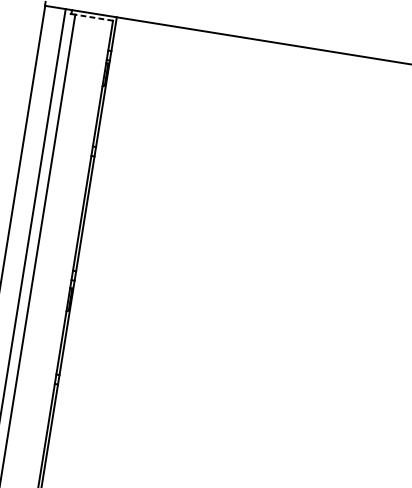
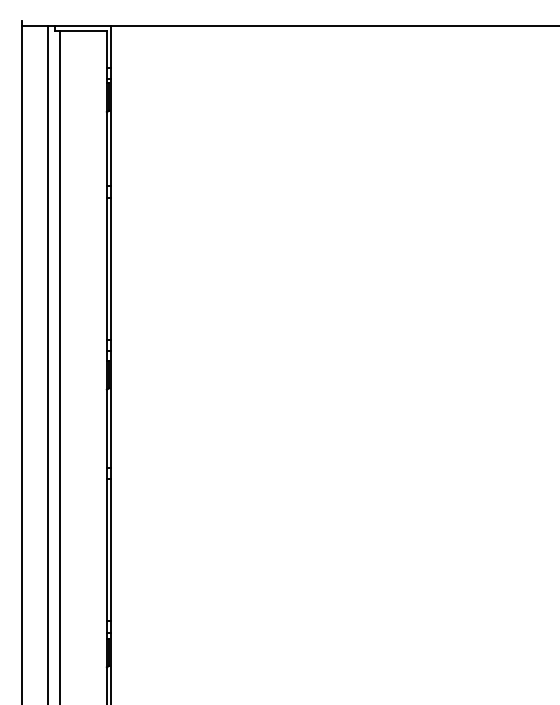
line: (94, 17) -> (83, 30), dashed -> solid

